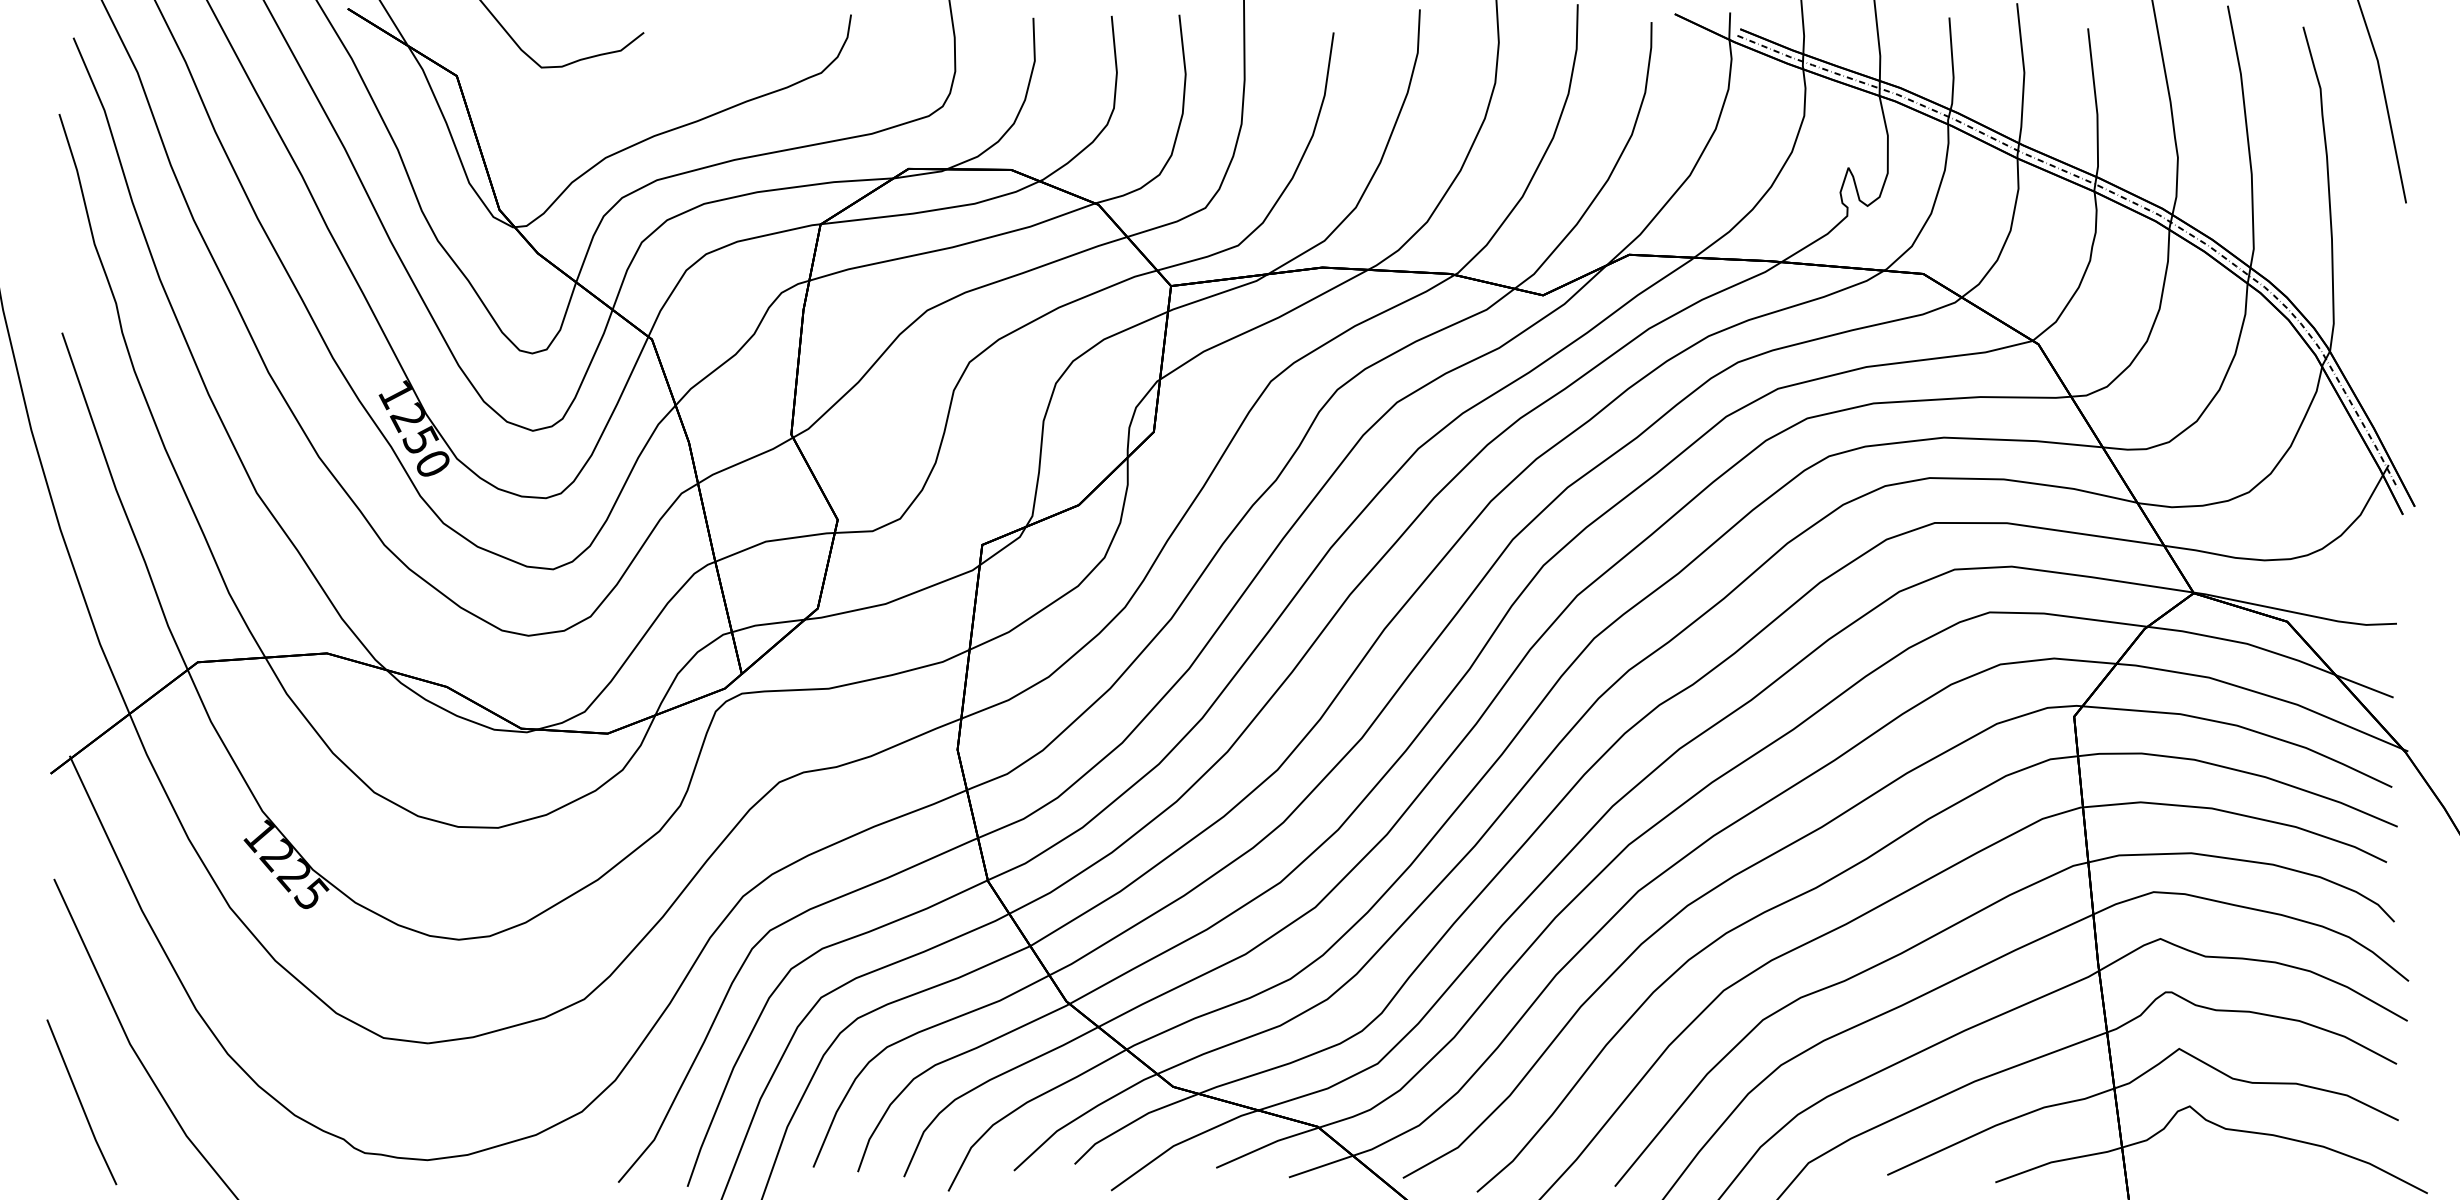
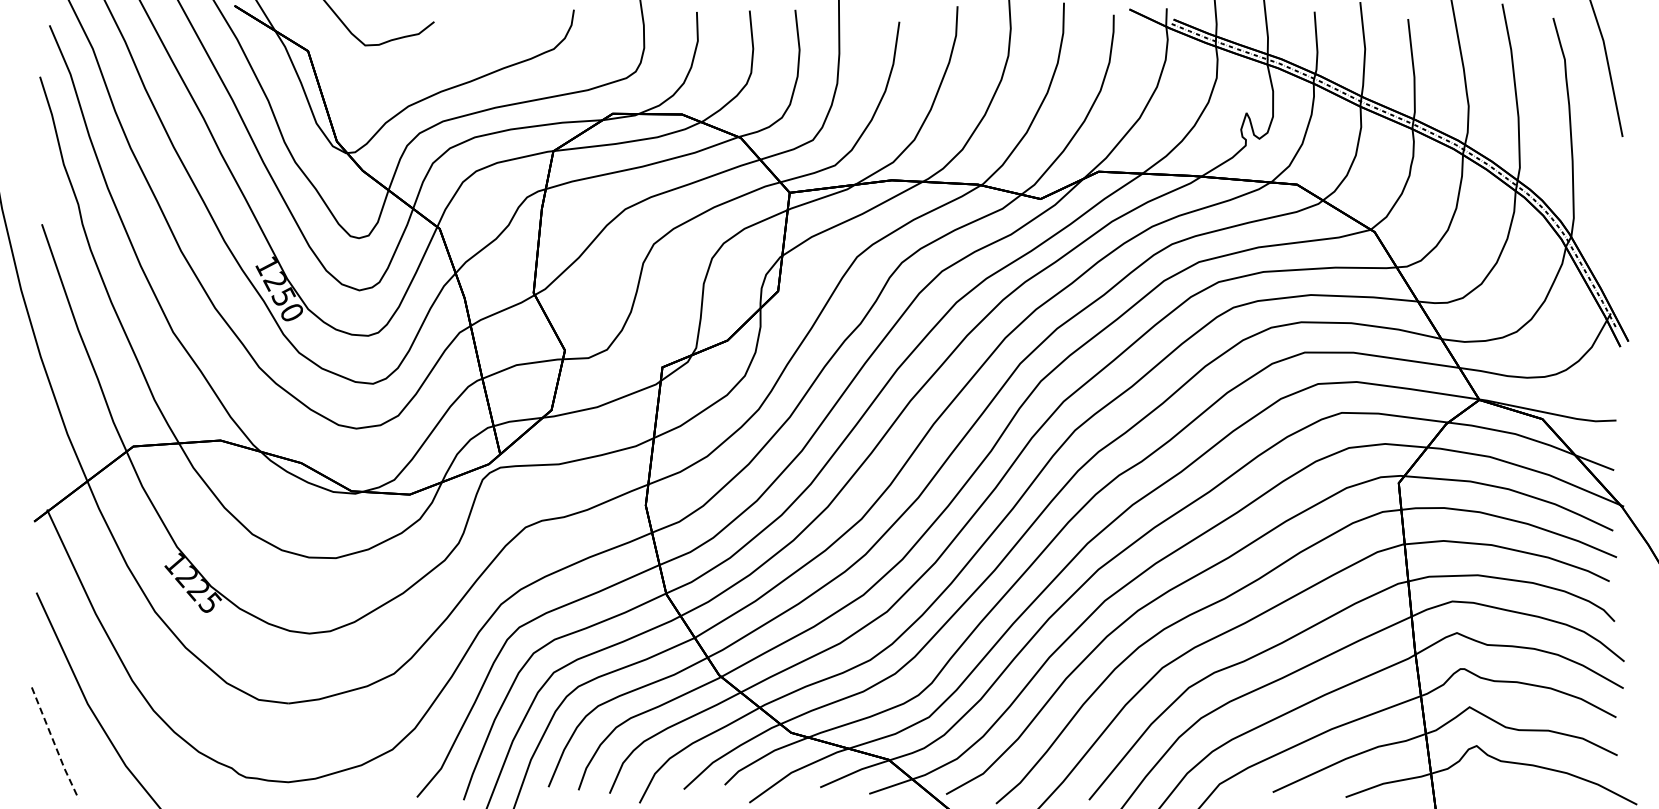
line: (80, 1104) -> (54, 744), solid -> dashed

